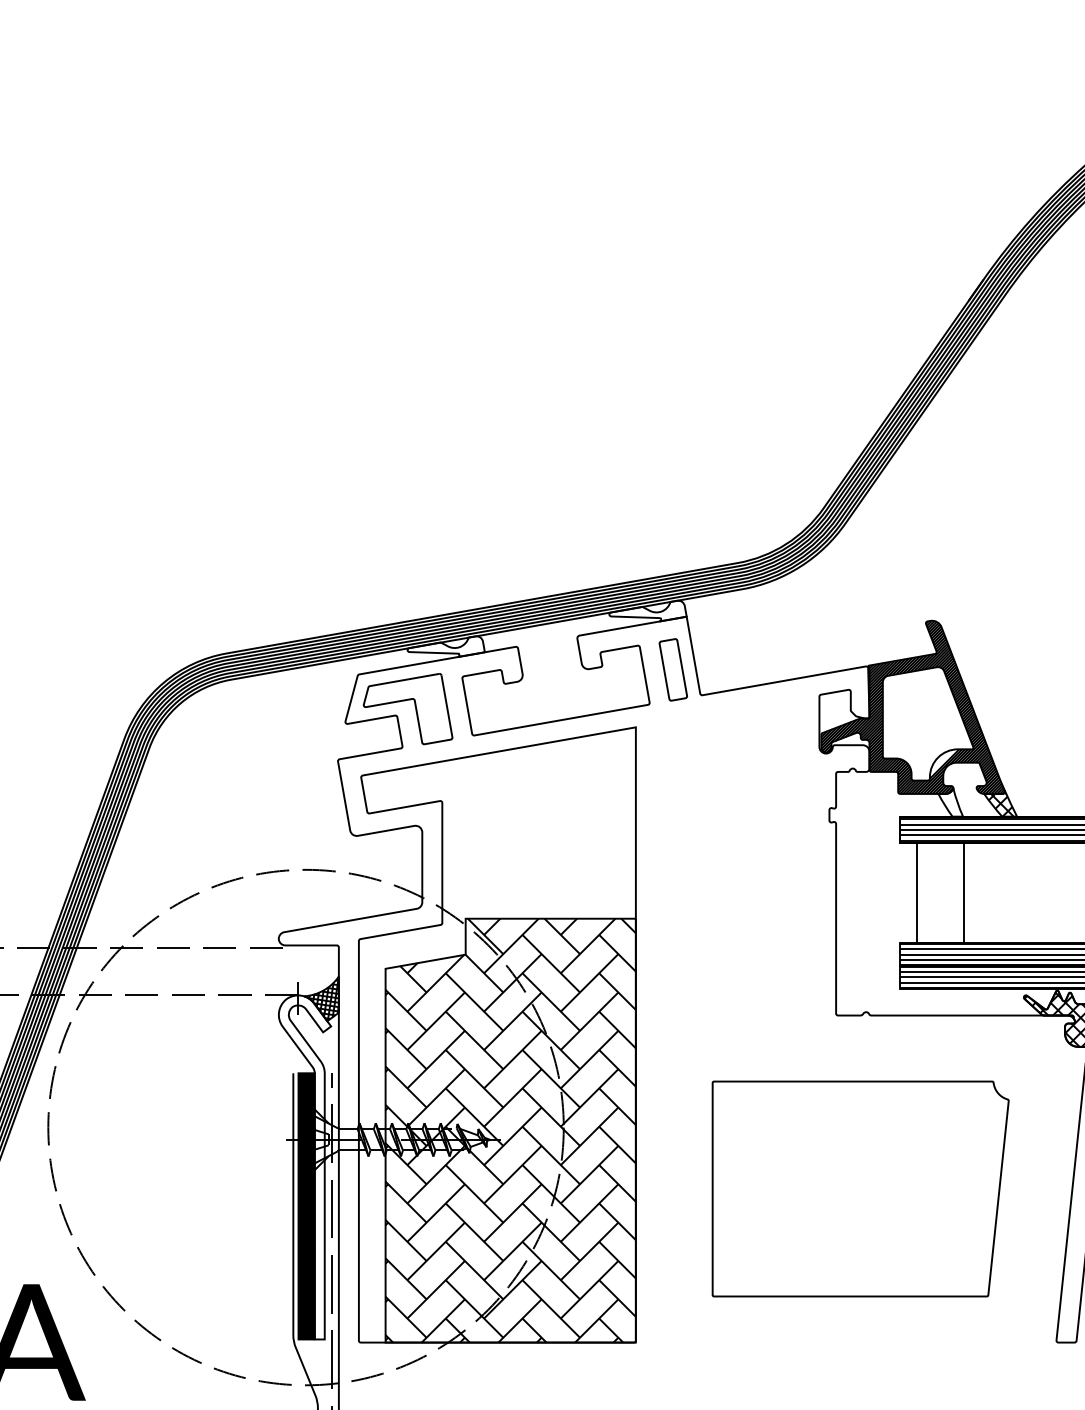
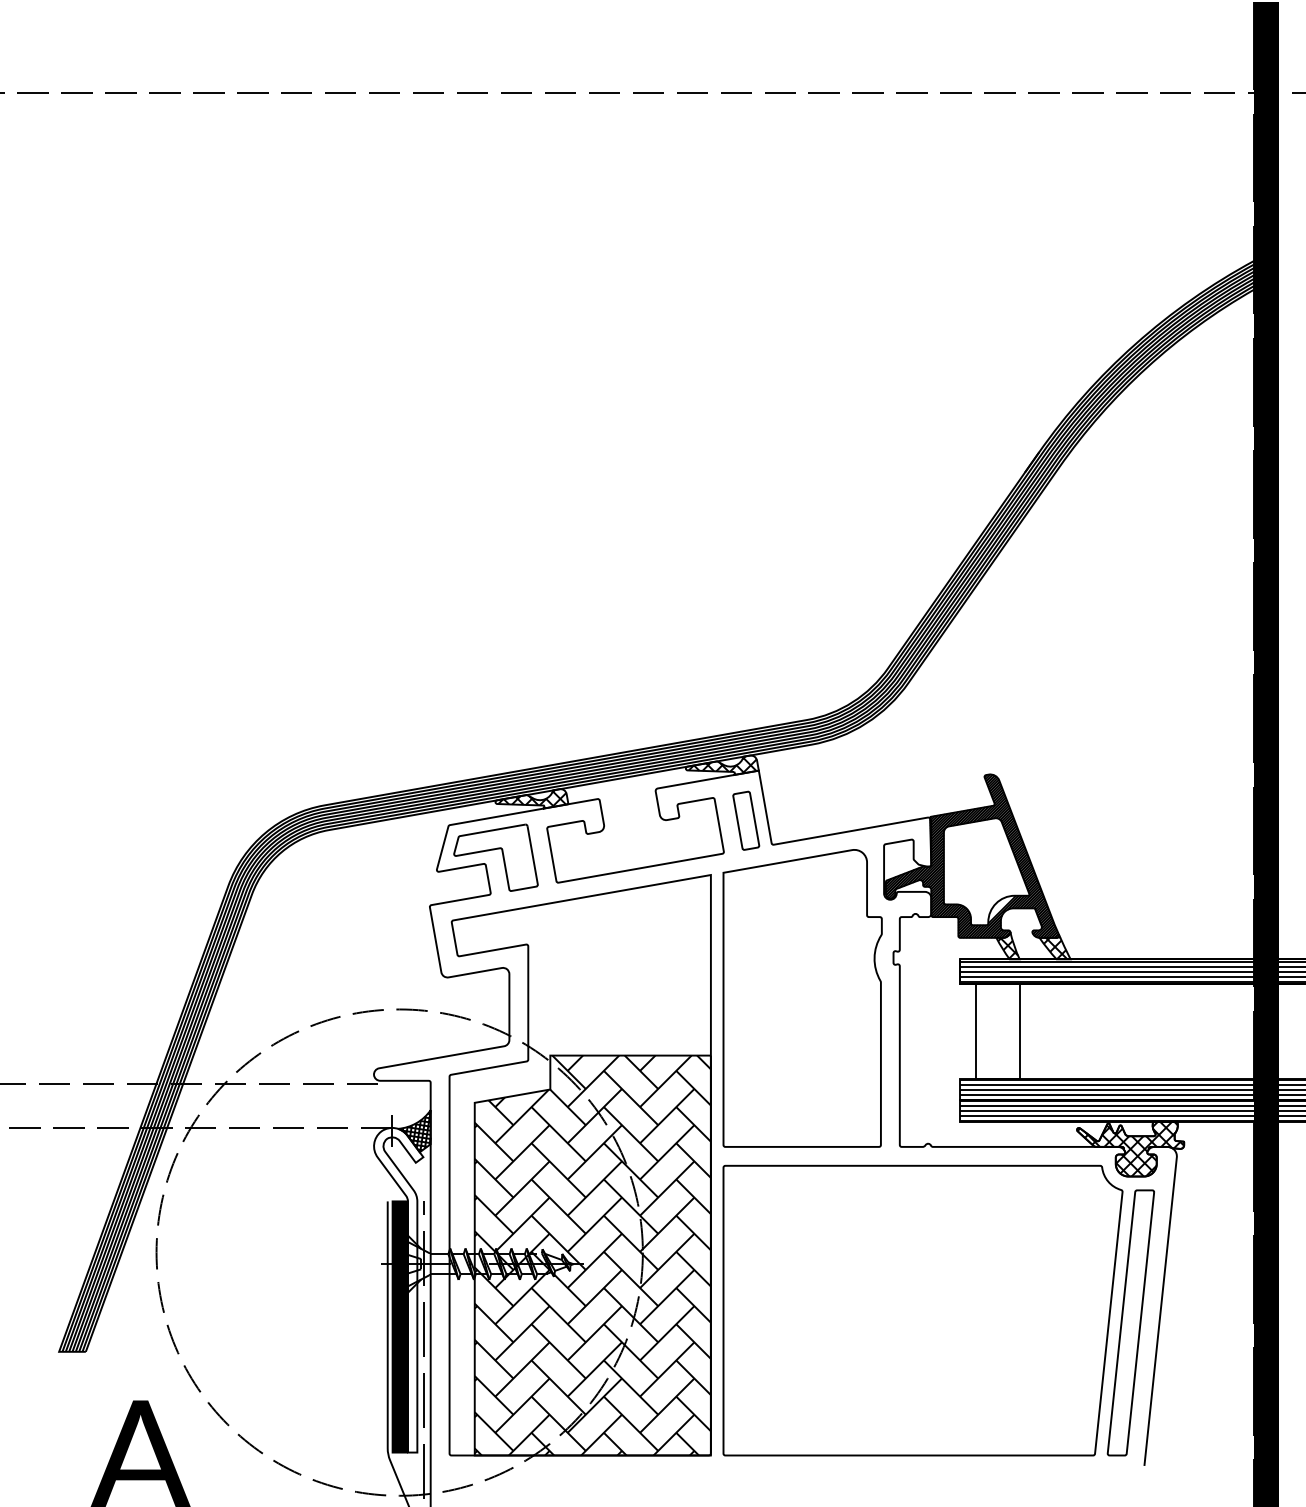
hatch: (648, 610) -> (722, 764), added
hatch: (446, 646) -> (532, 798), added
hatch: (951, 802) -> (1008, 945), added
part: (732, 858) -> (802, 998), added
part: (860, 1188) -> (922, 1310), size x1.43

